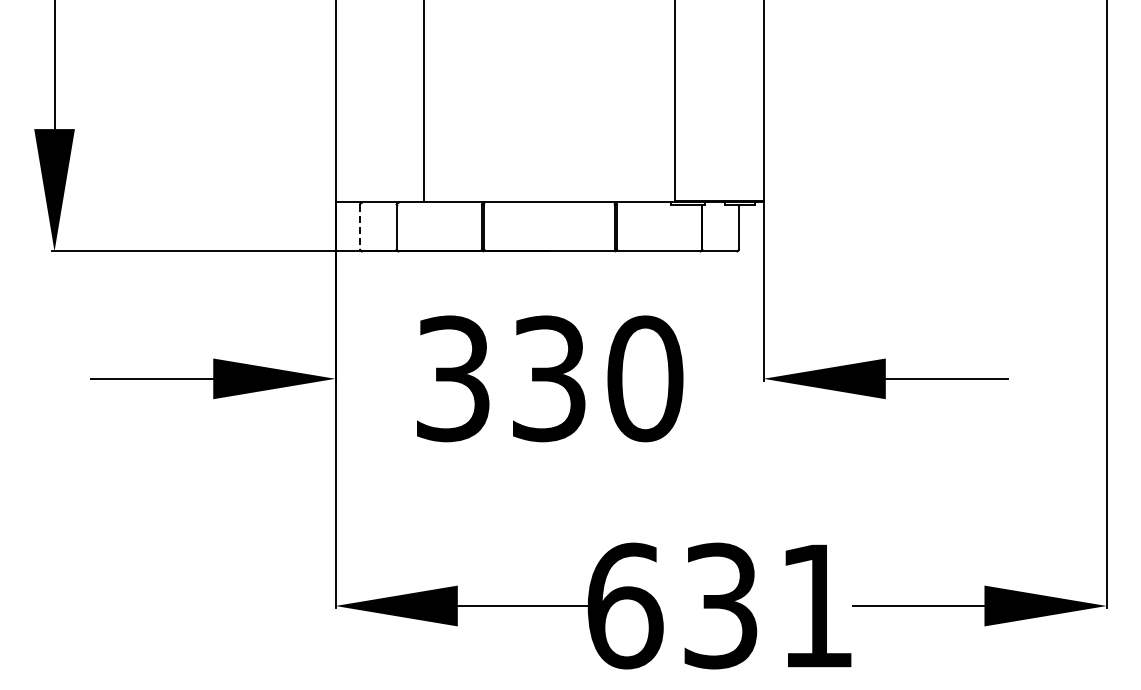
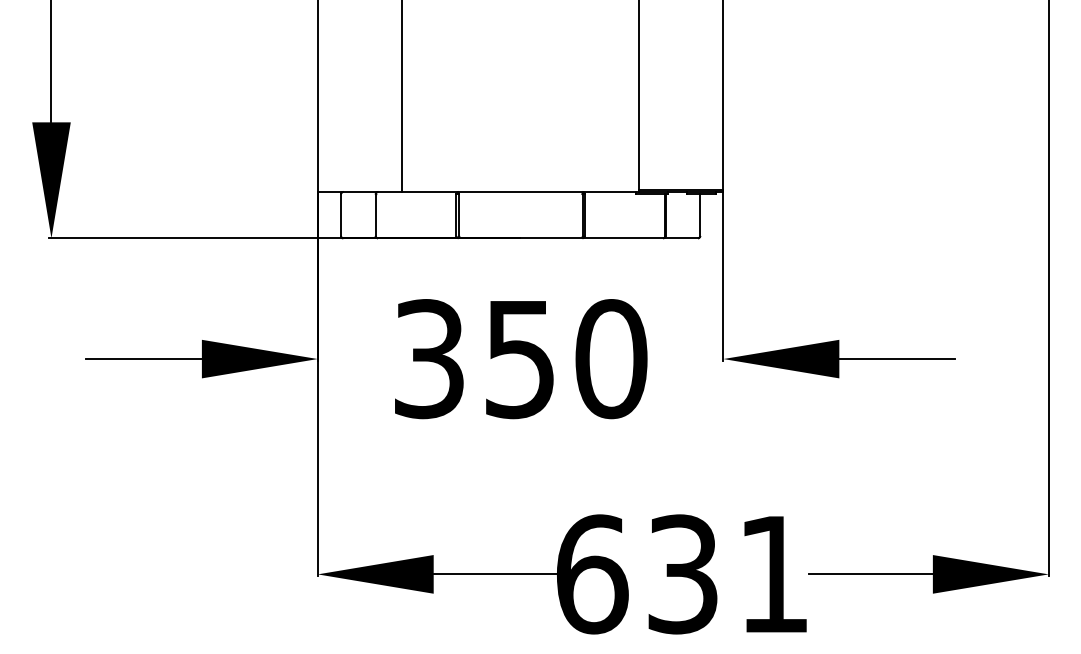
line: (359, 227) -> (340, 215), dashed -> solid
text: (549, 378) -> (520, 358), 330 -> 350

